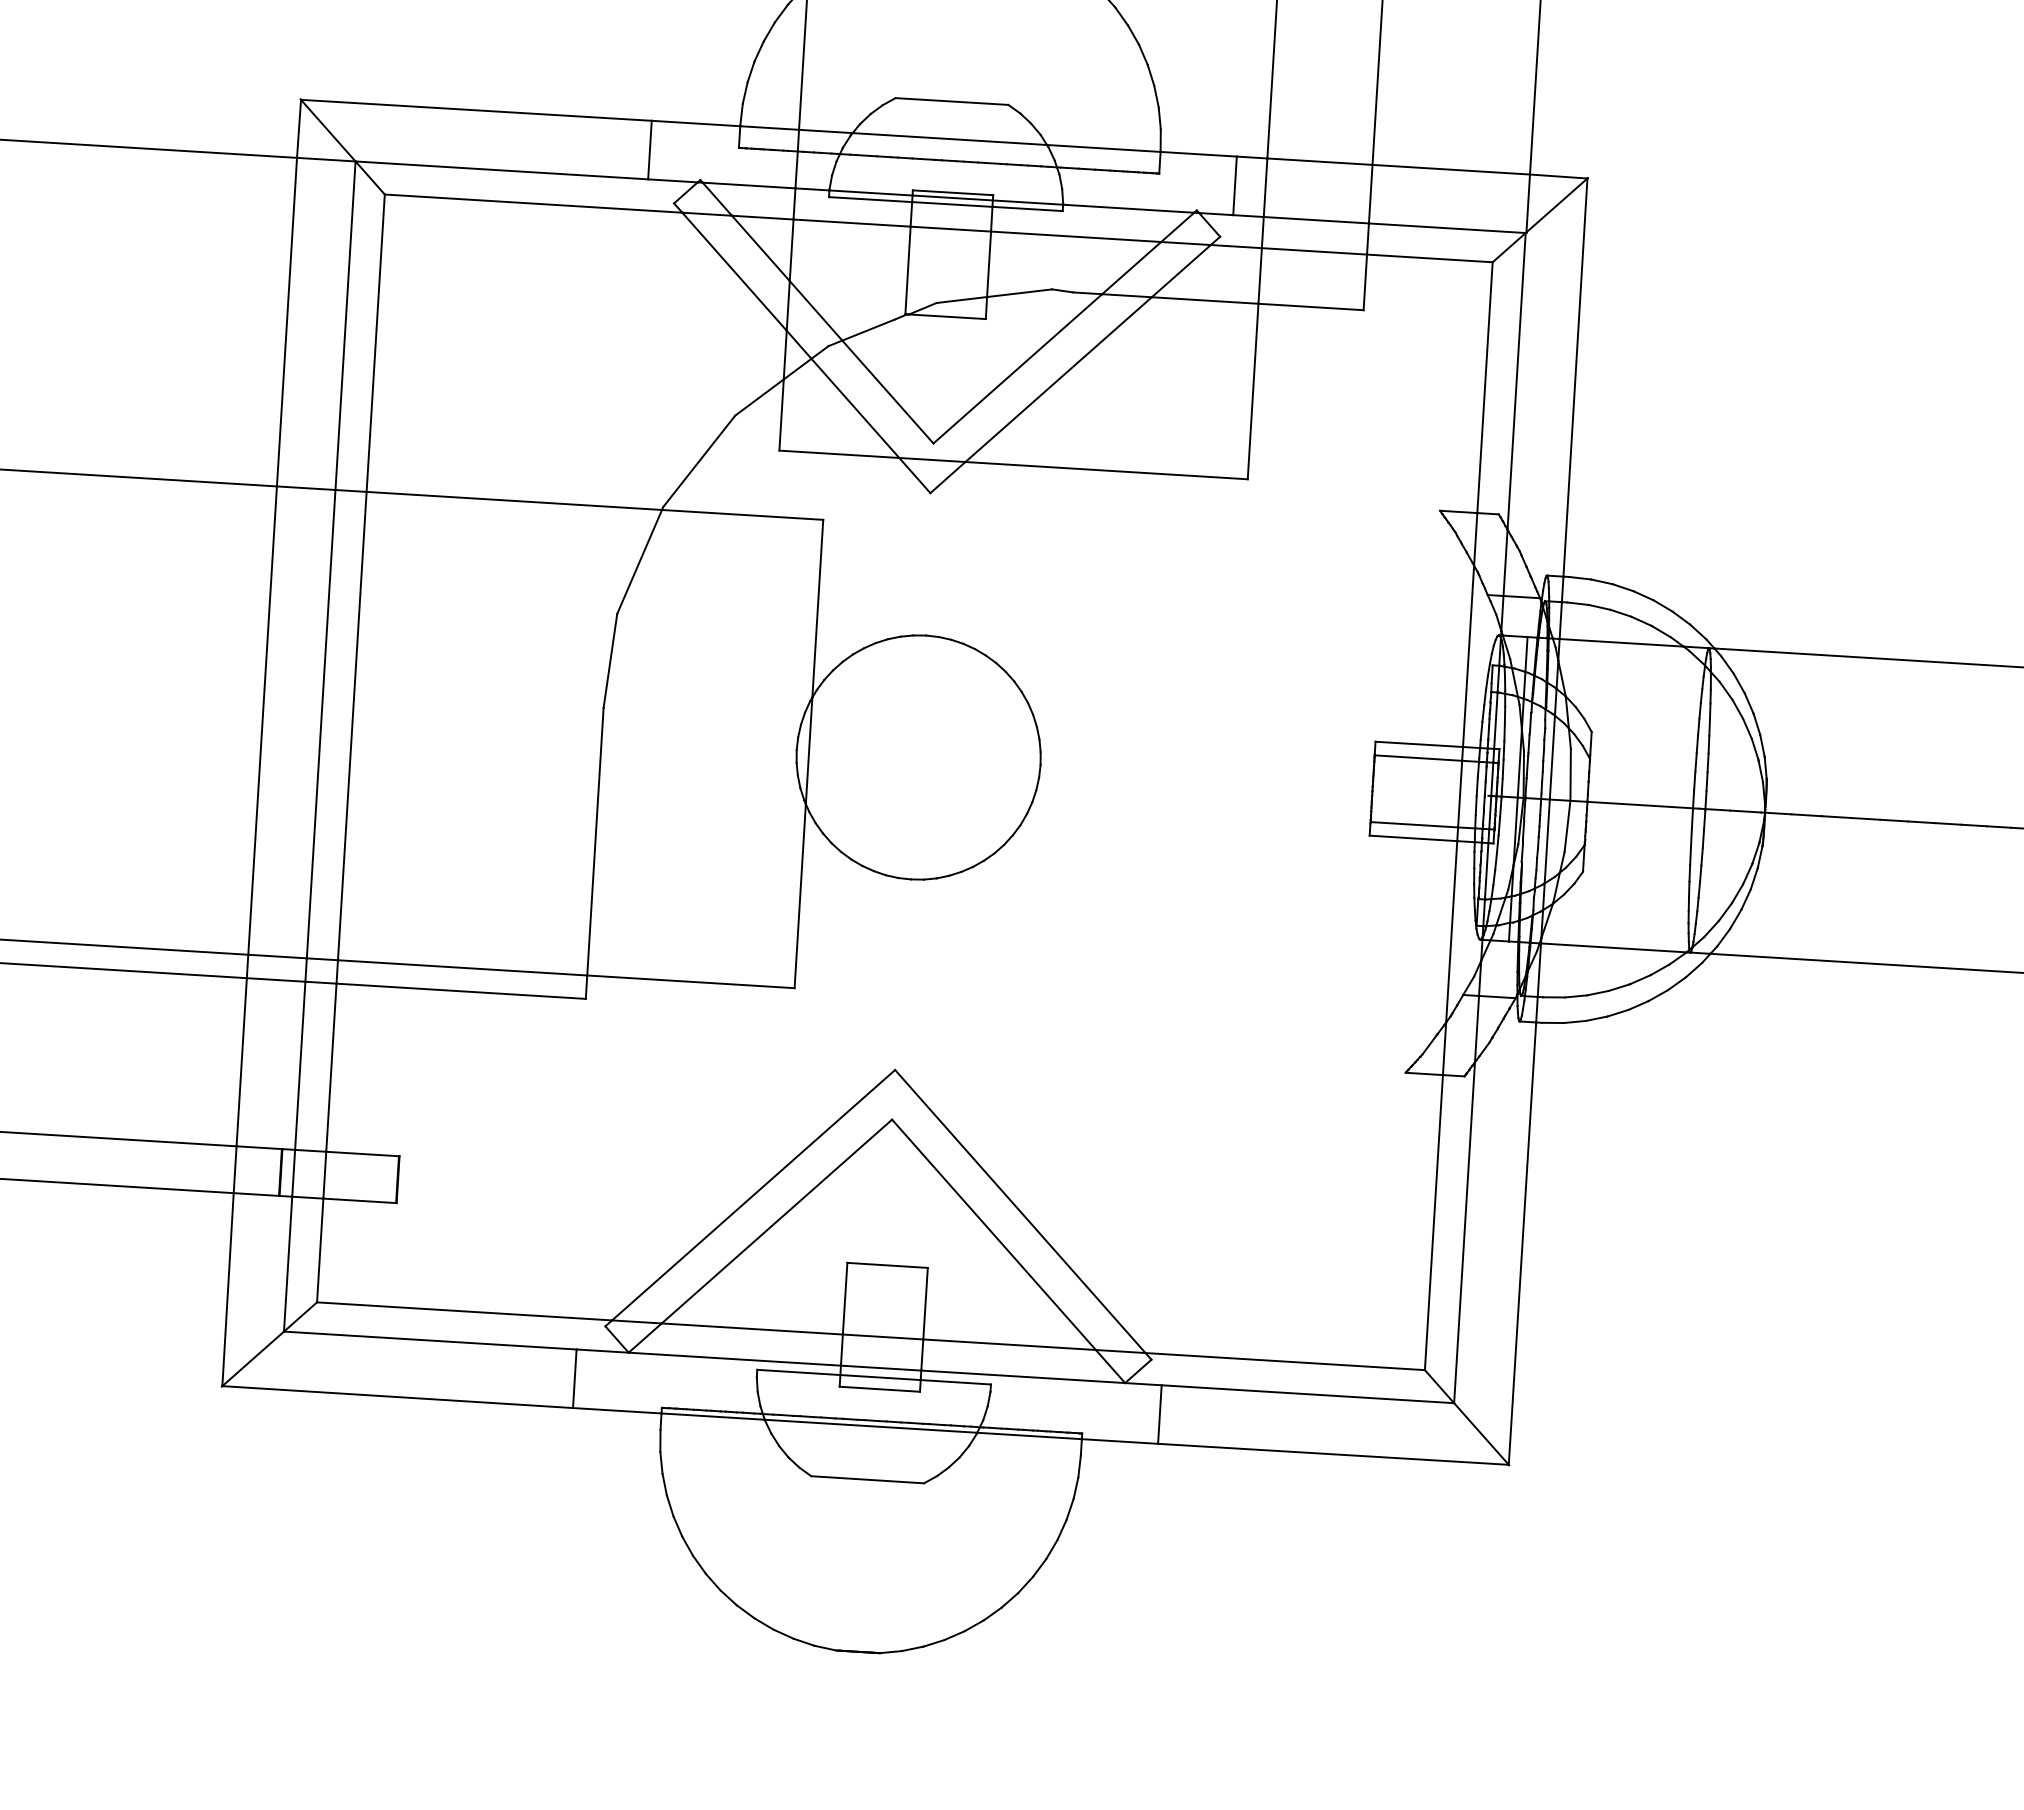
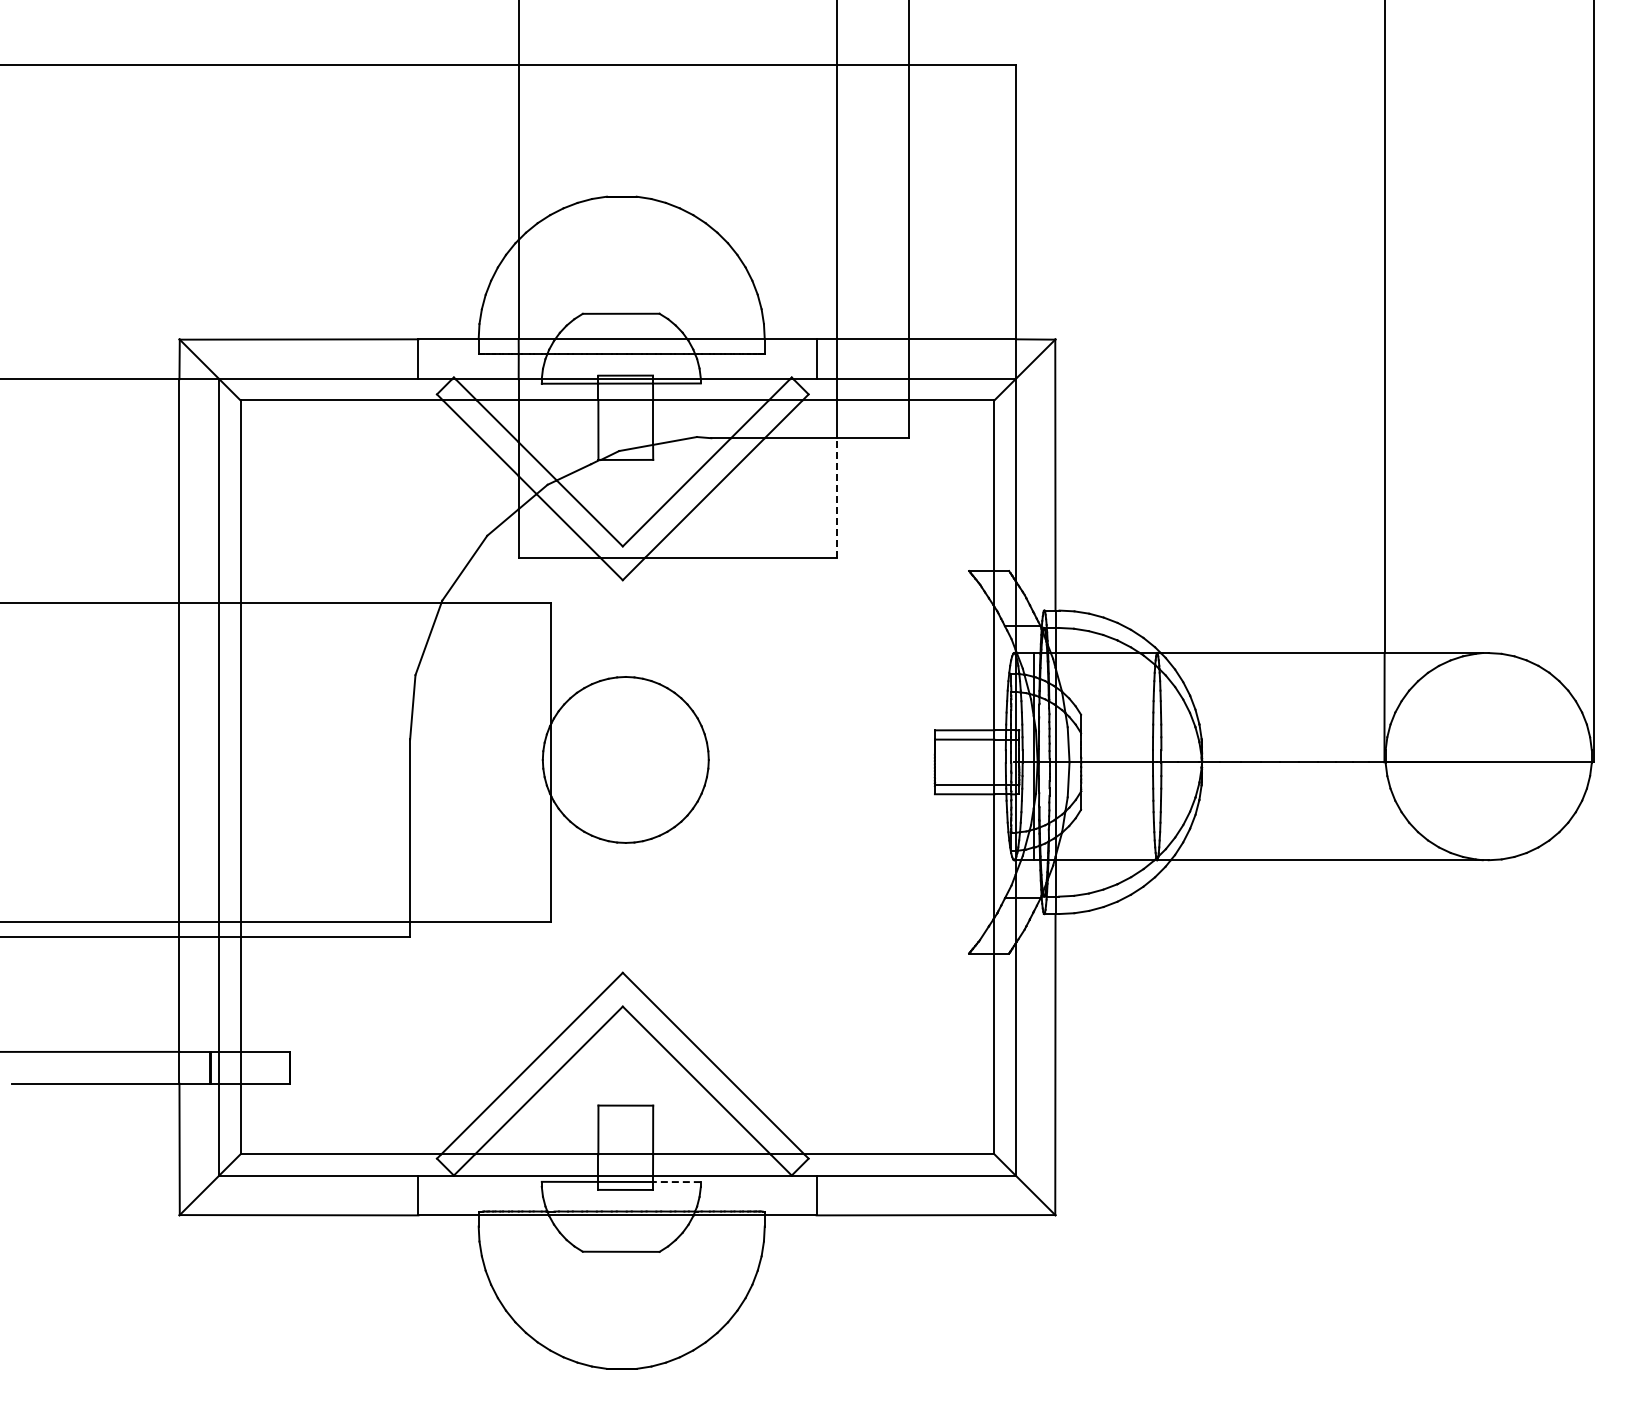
line: (1253, 390) -> (837, 497), solid -> dashed
line: (955, 1382) -> (676, 1182), solid -> dashed

